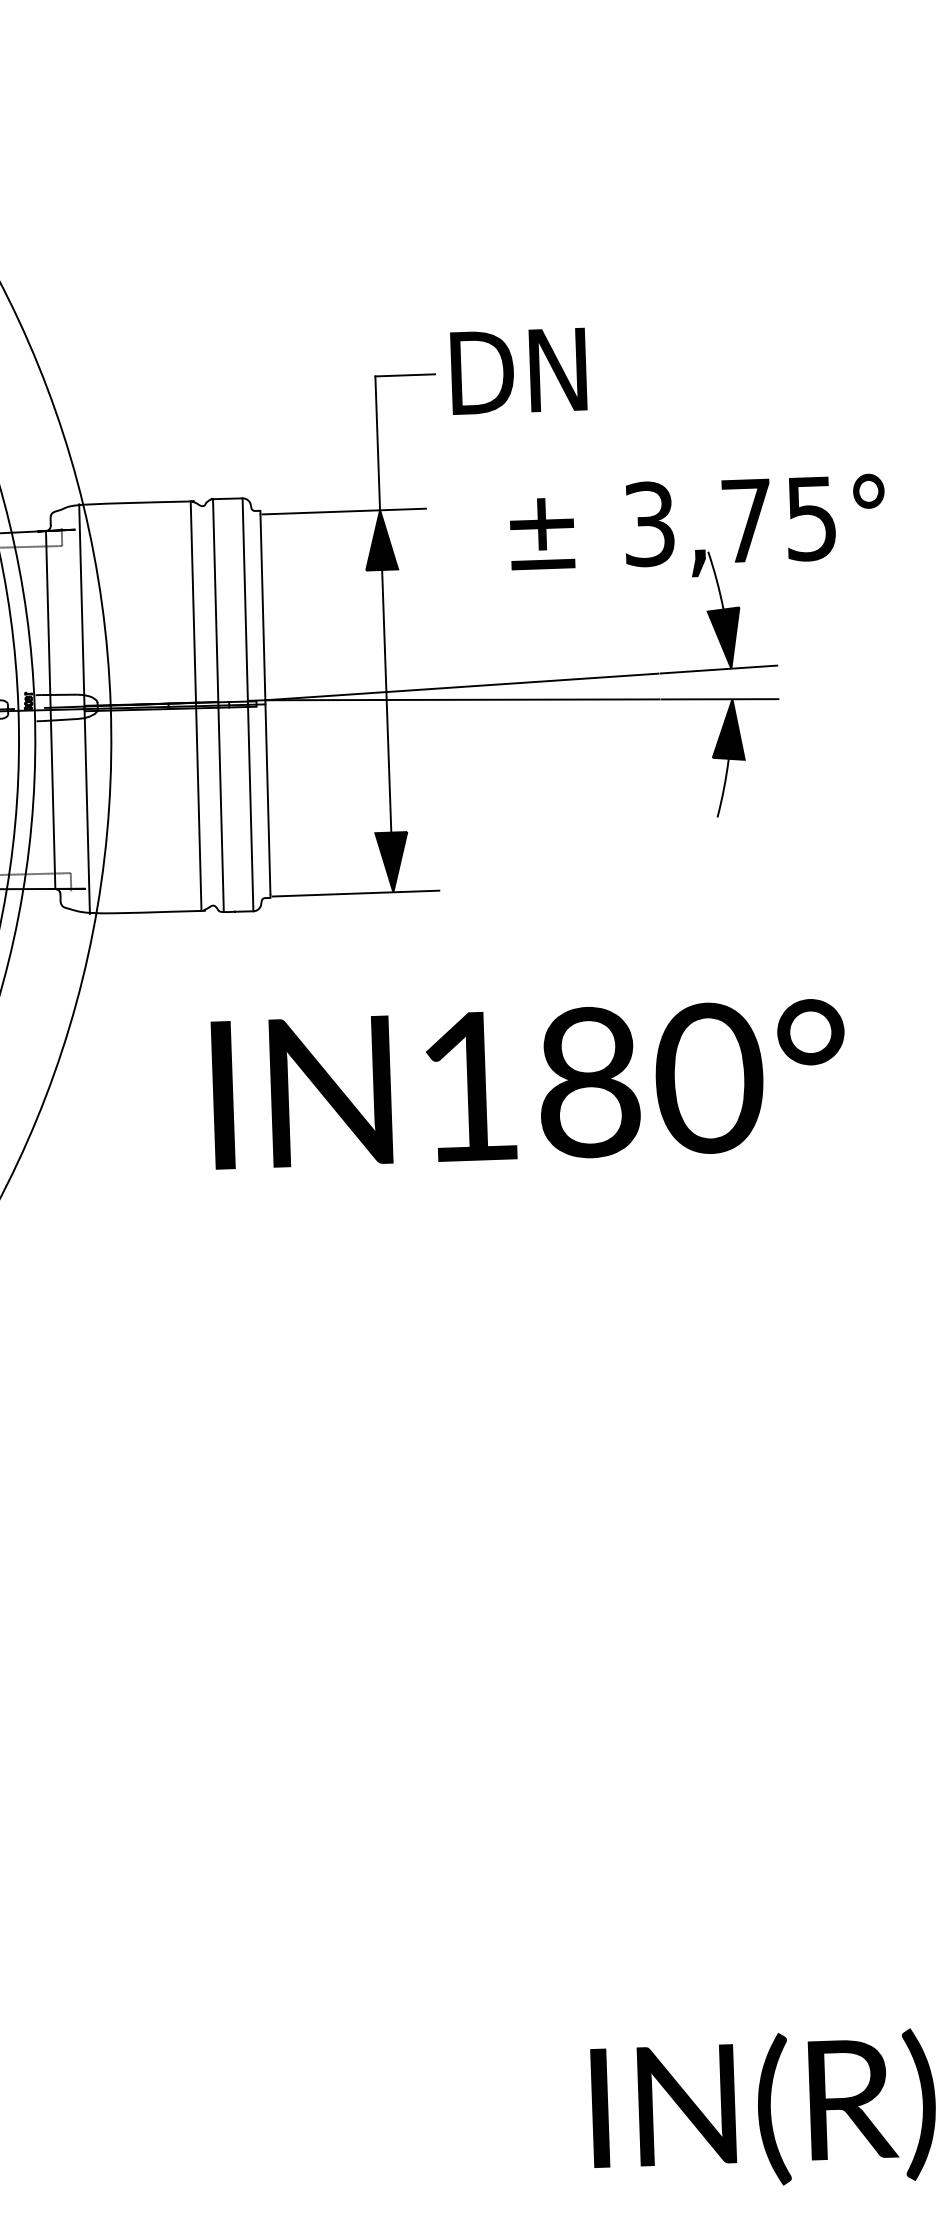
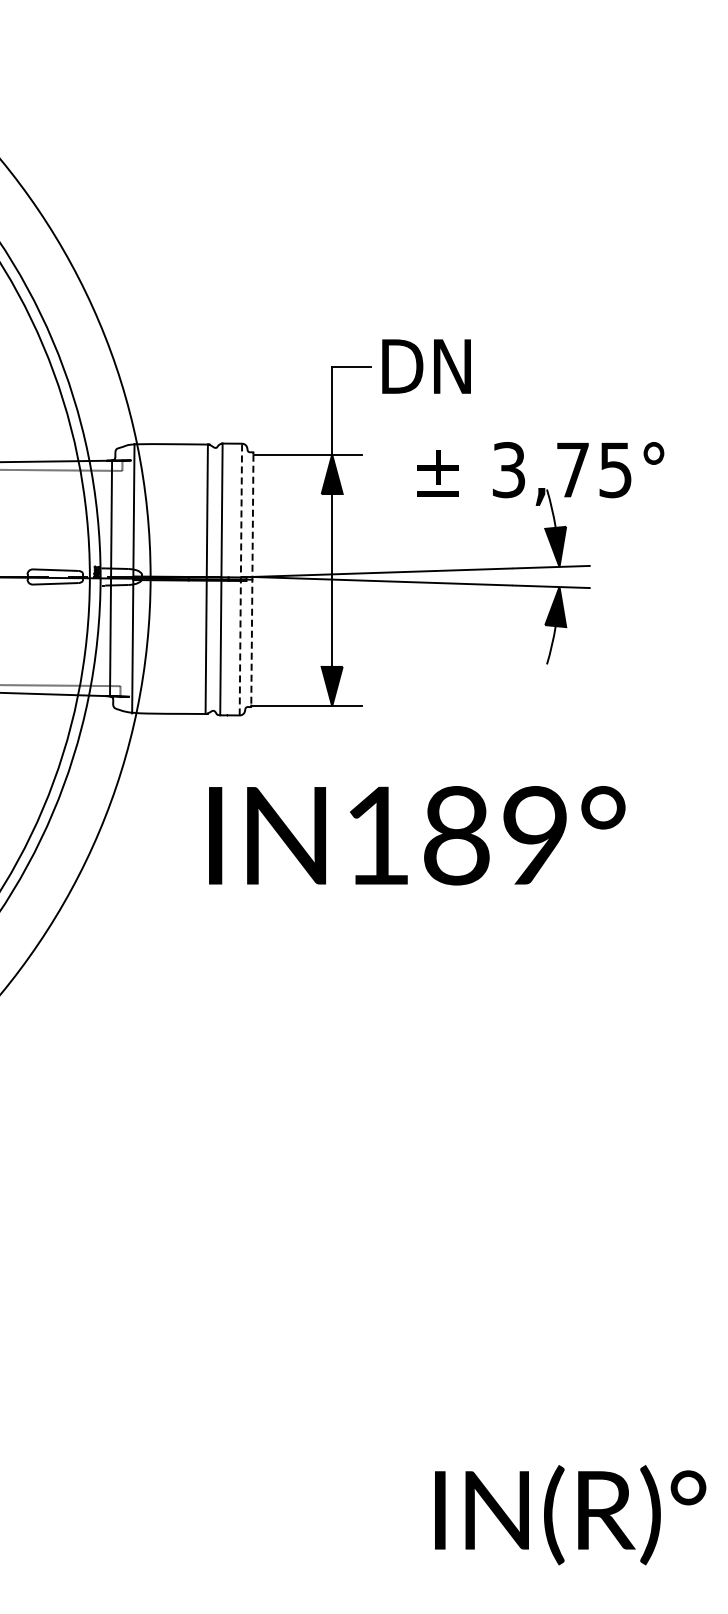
line: (247, 704) -> (240, 579), solid -> dashed
line: (265, 704) -> (252, 579), solid -> dashed
text: (709, 1077) -> (535, 835), IN180° -> IN189°

